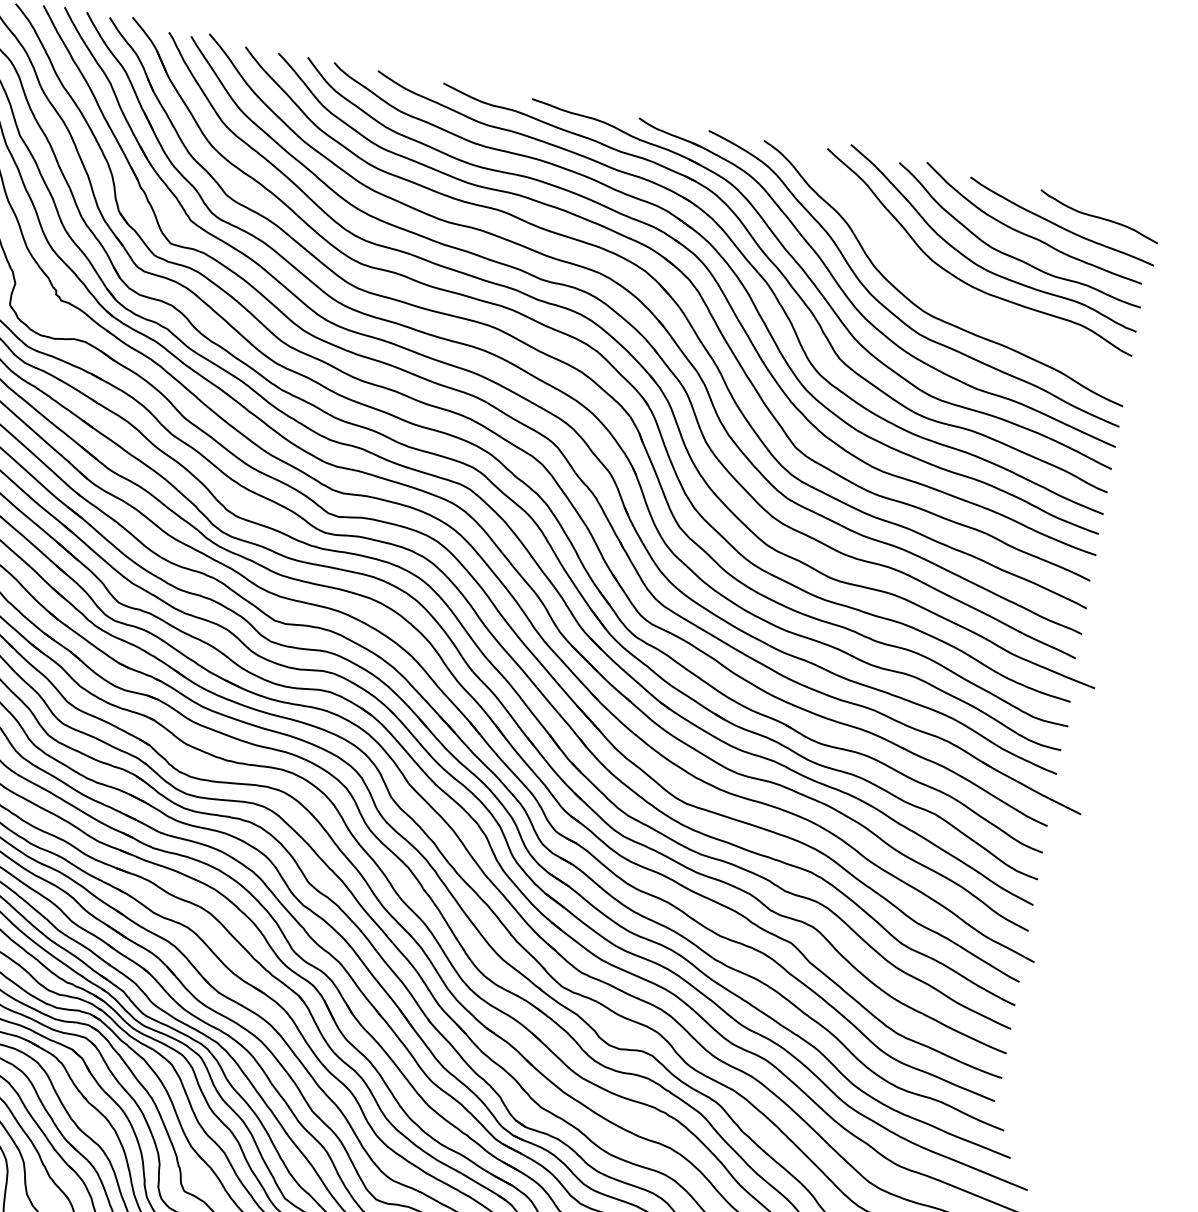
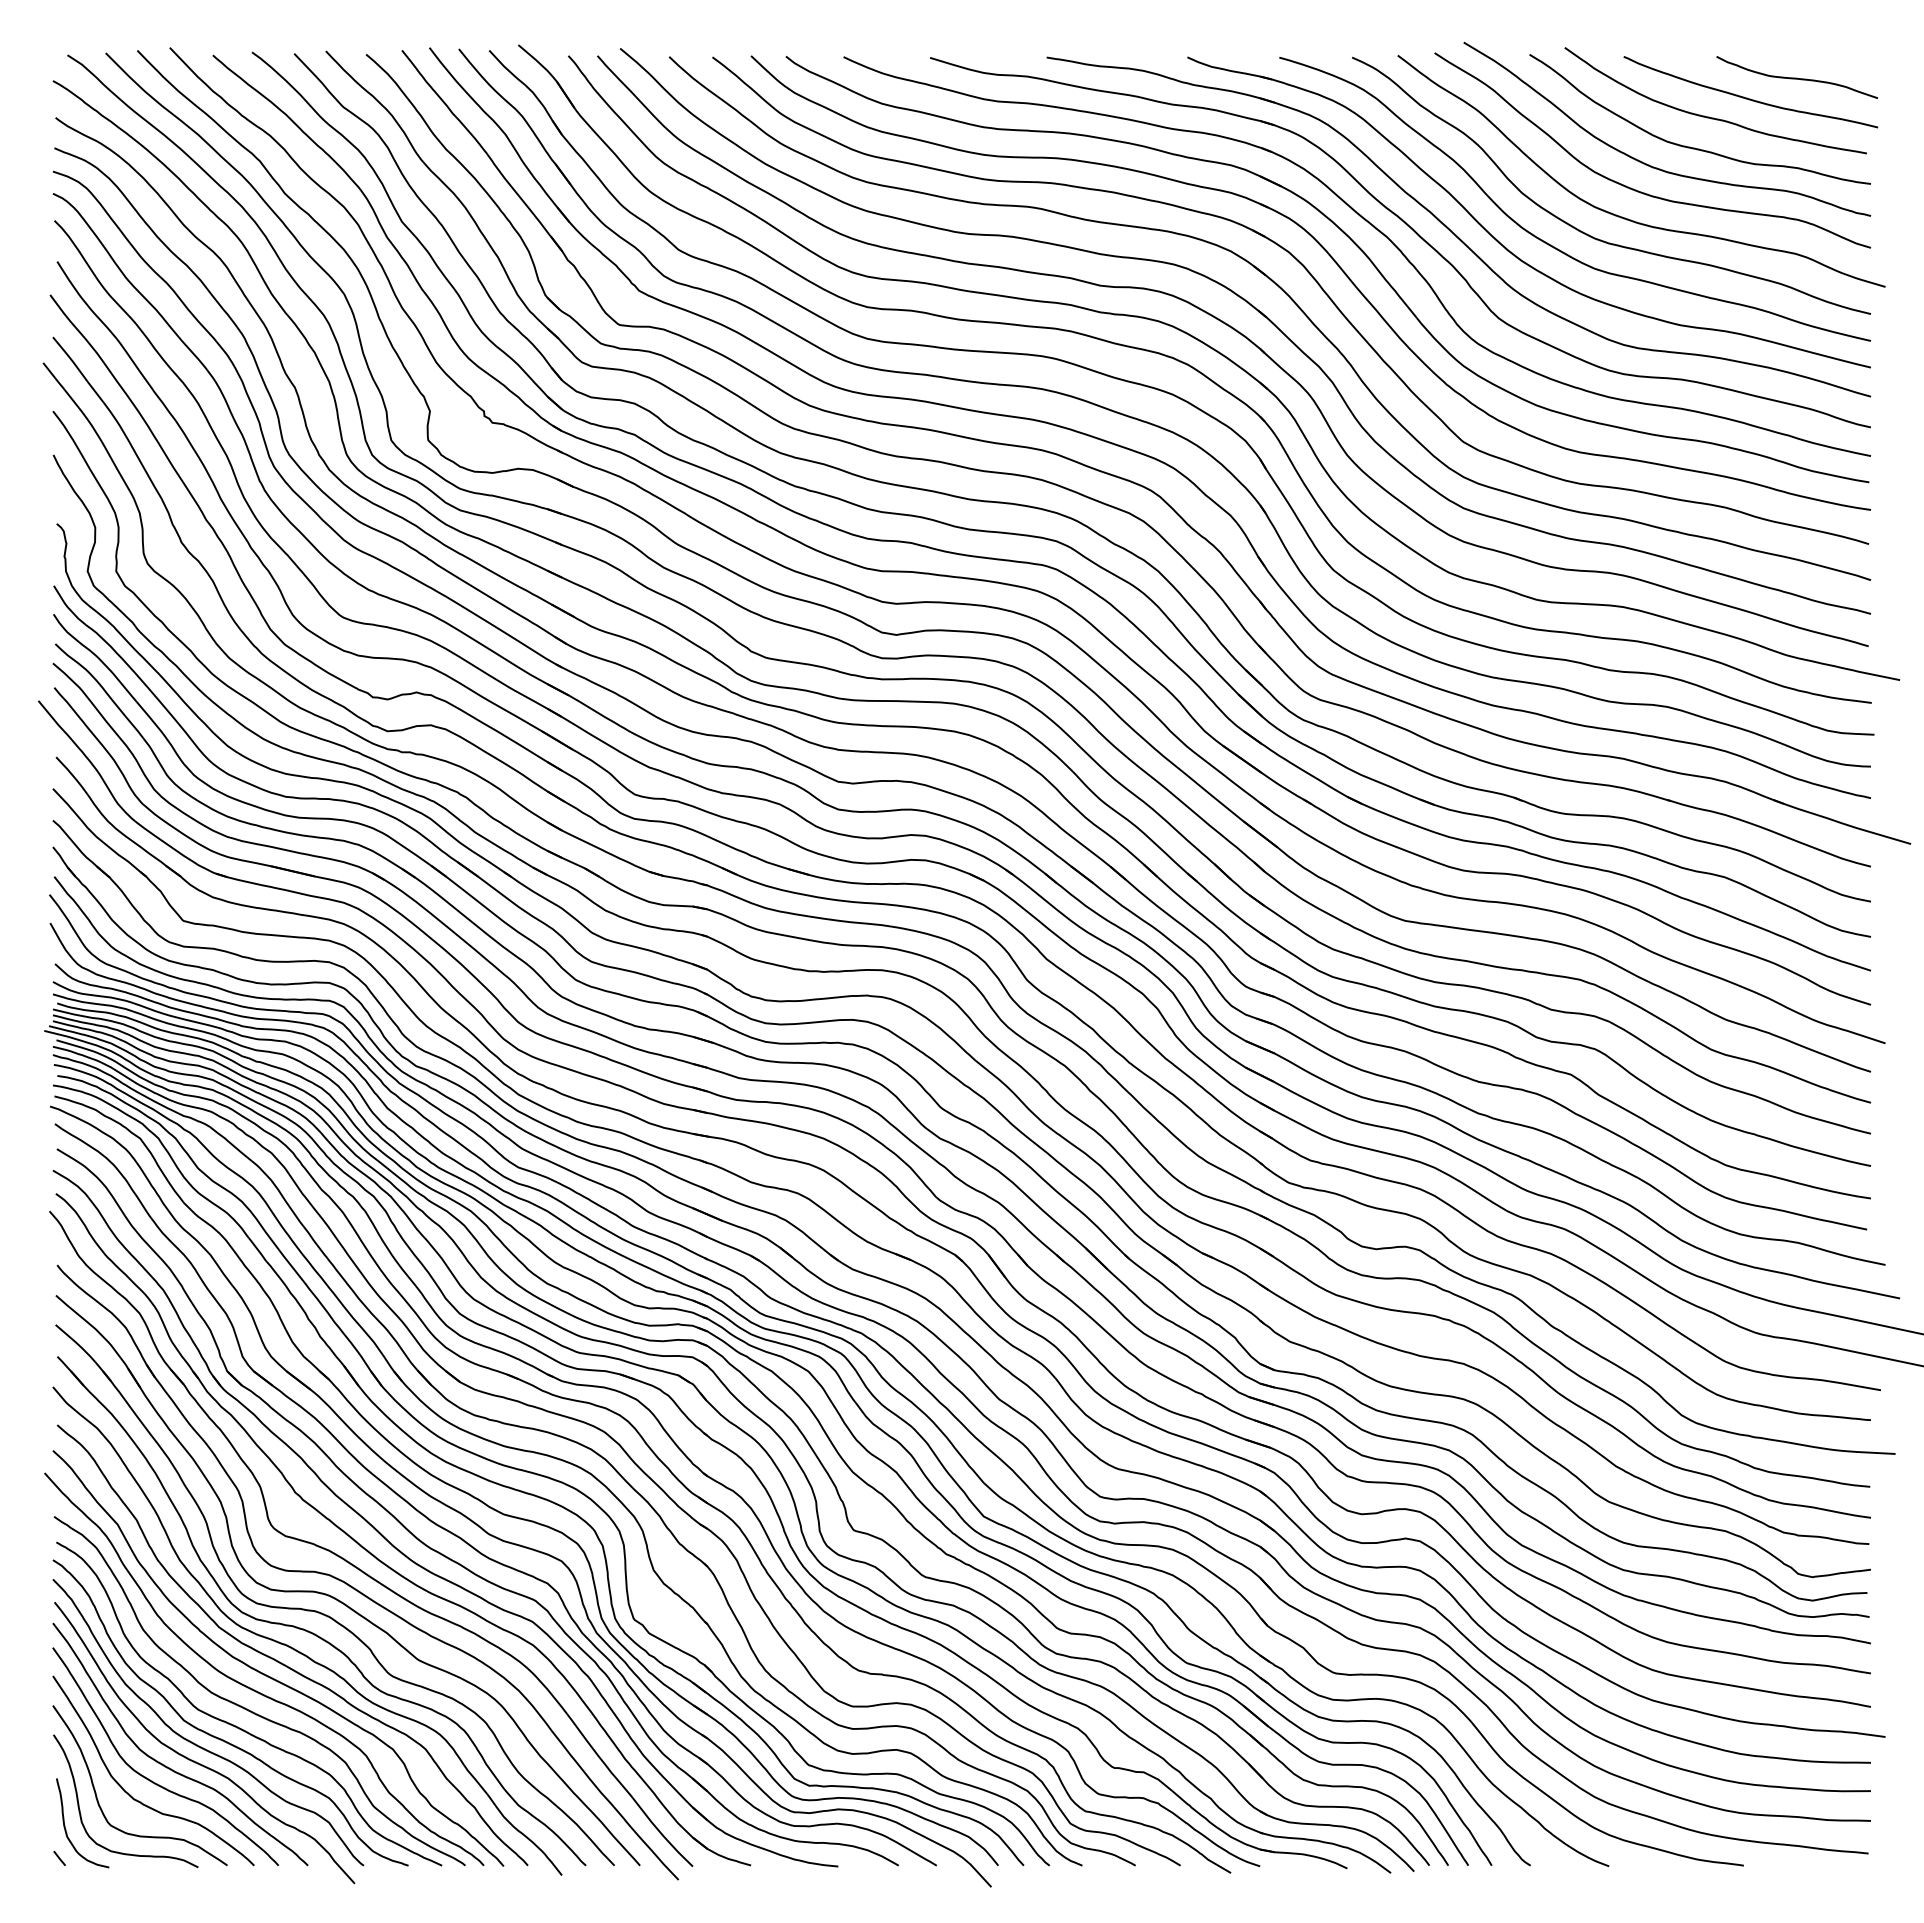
curve: (949, 299) -> (1625, 217), added

